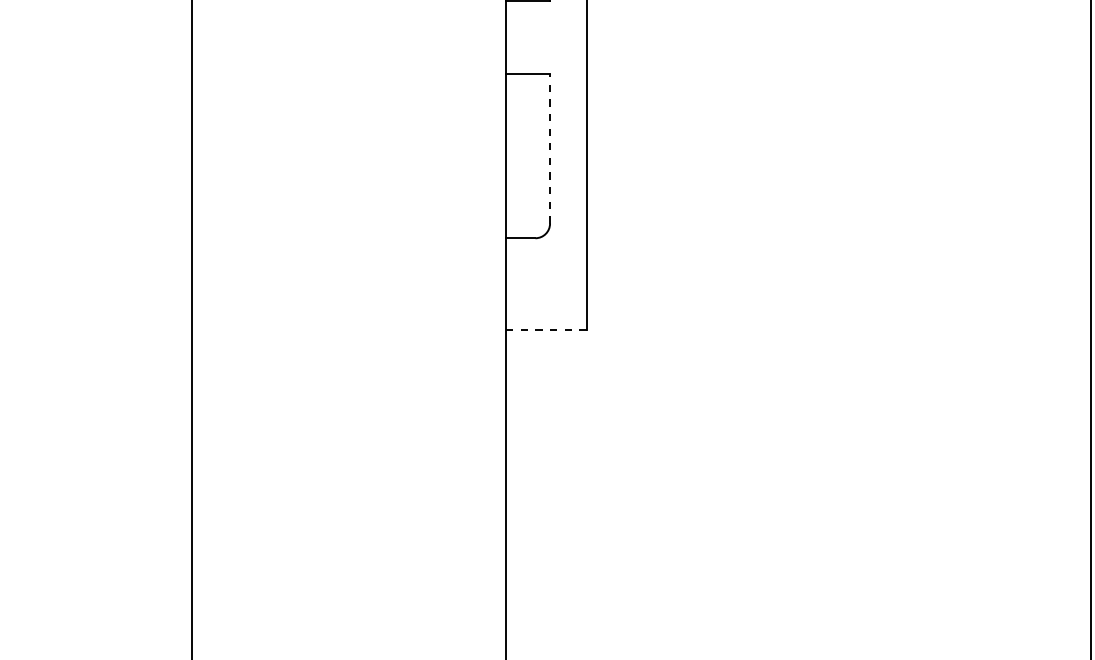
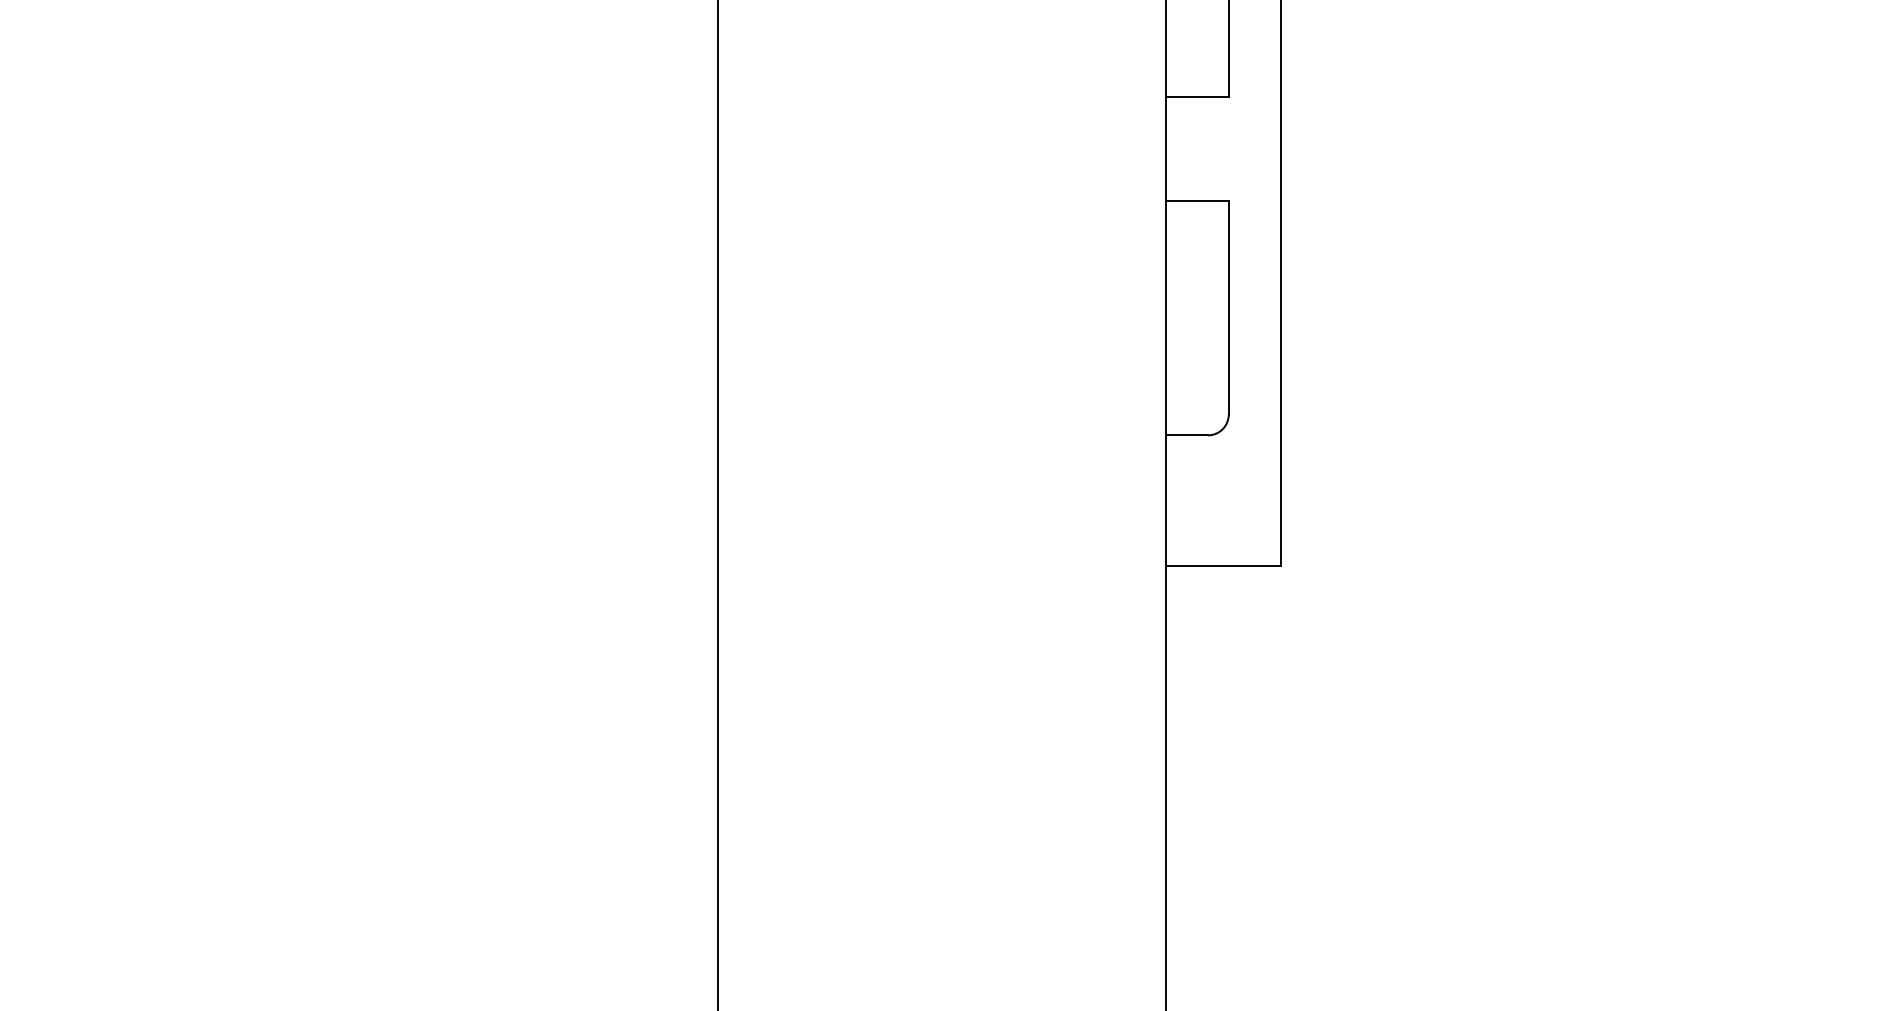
line: (549, 148) -> (1228, 307), dashed -> solid
line: (547, 329) -> (1224, 565), dashed -> solid

